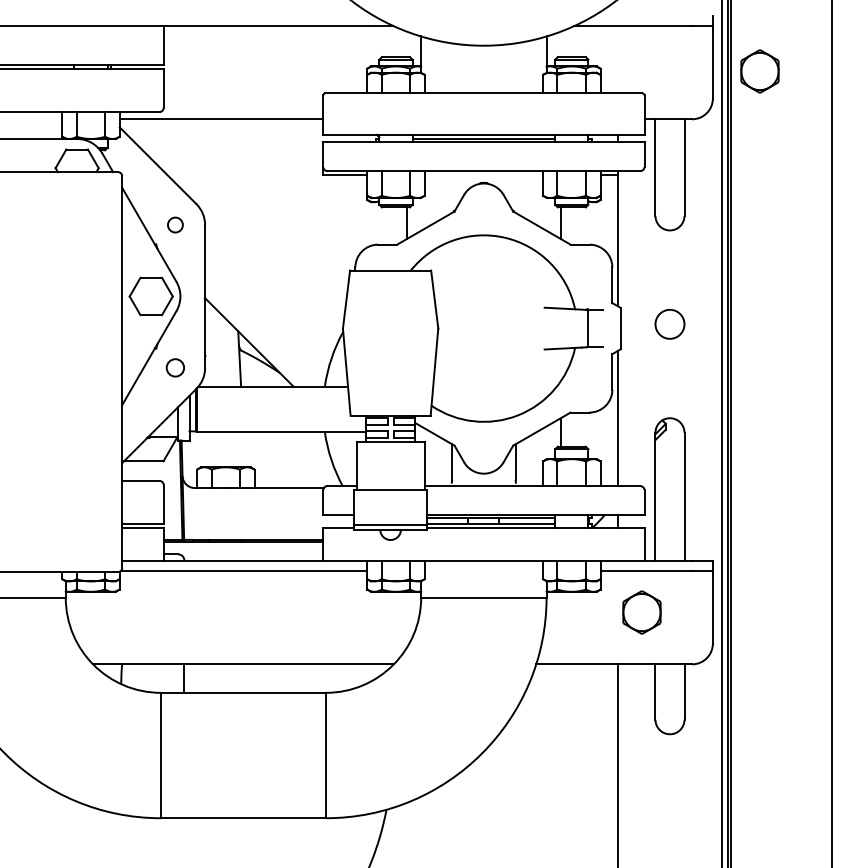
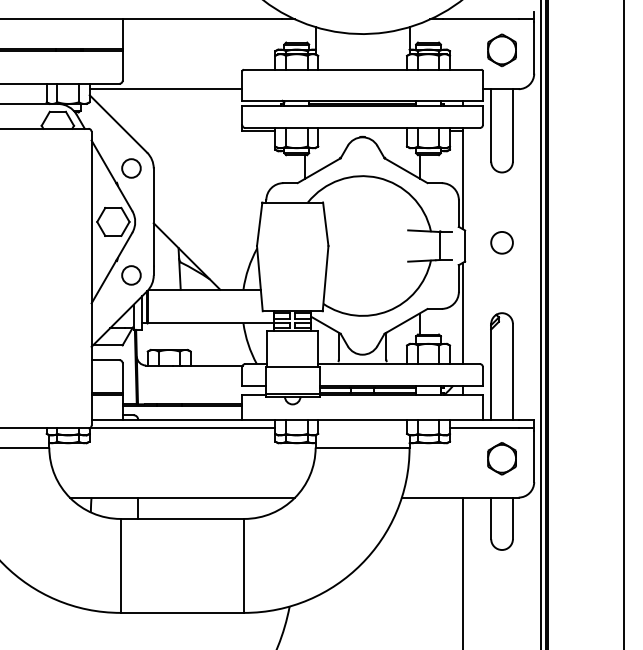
part: (759, 71) -> (501, 50), moved
circle: (175, 224) -> (131, 168), size x1.67
circle: (175, 367) -> (131, 275), size x1.43
part: (641, 612) -> (501, 458), moved

